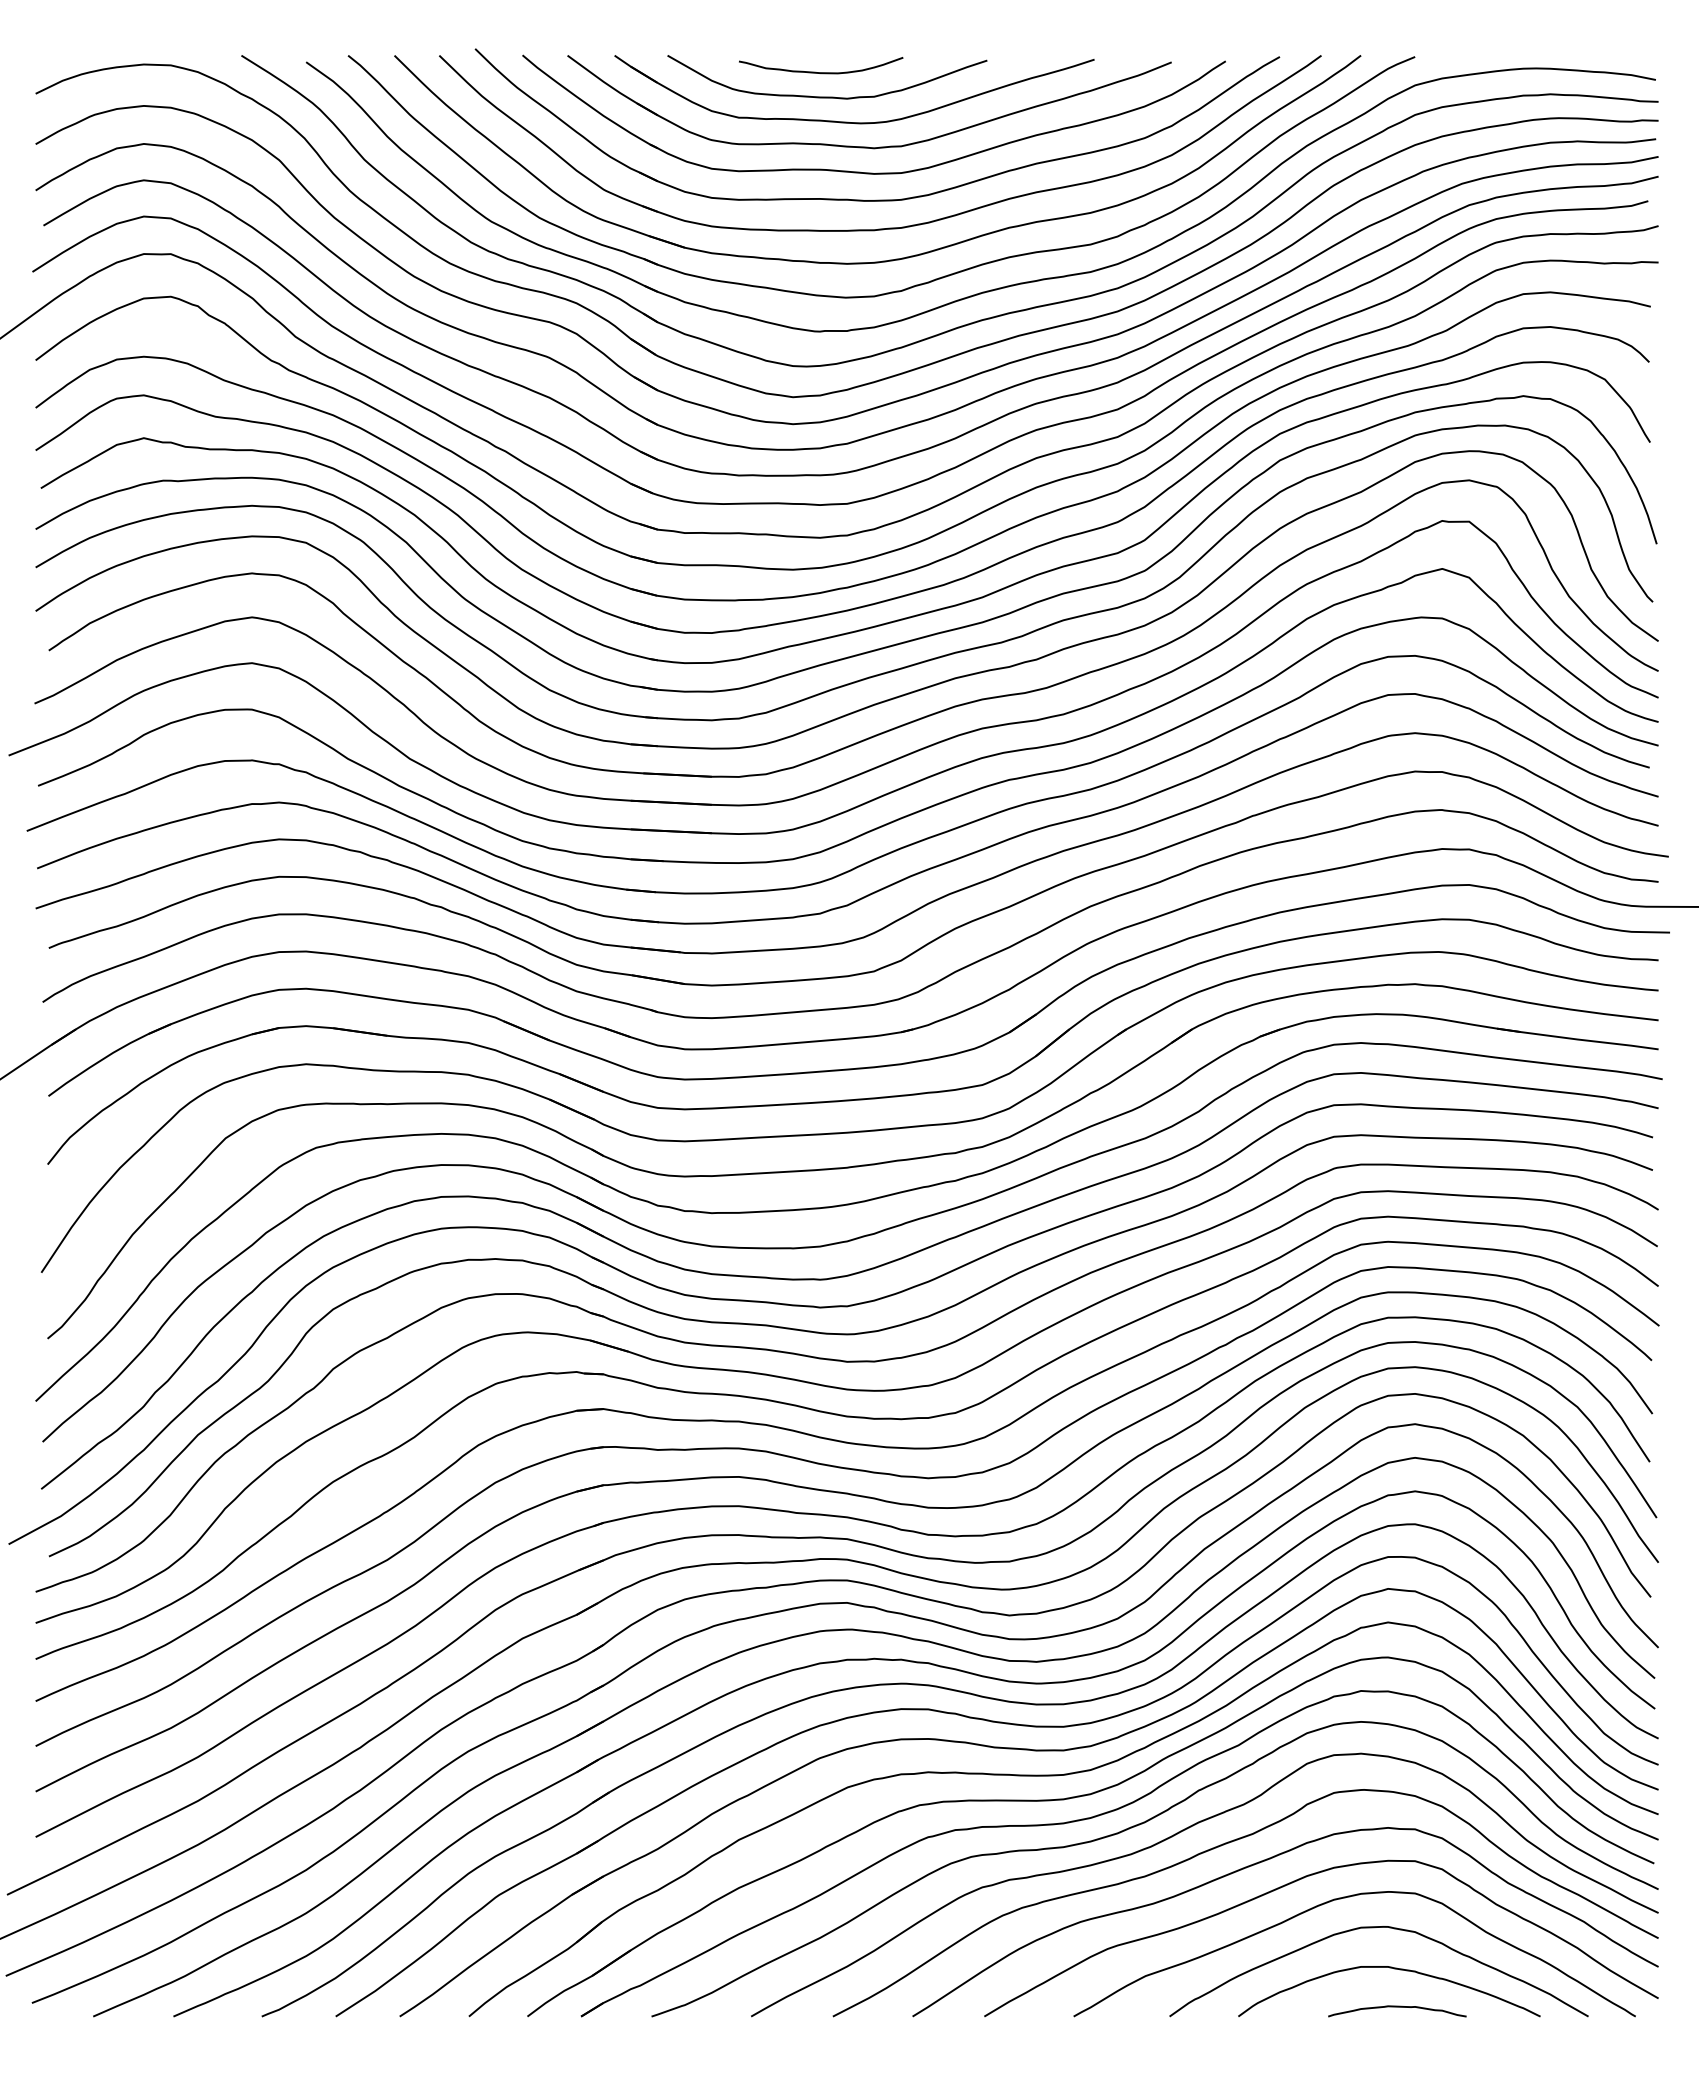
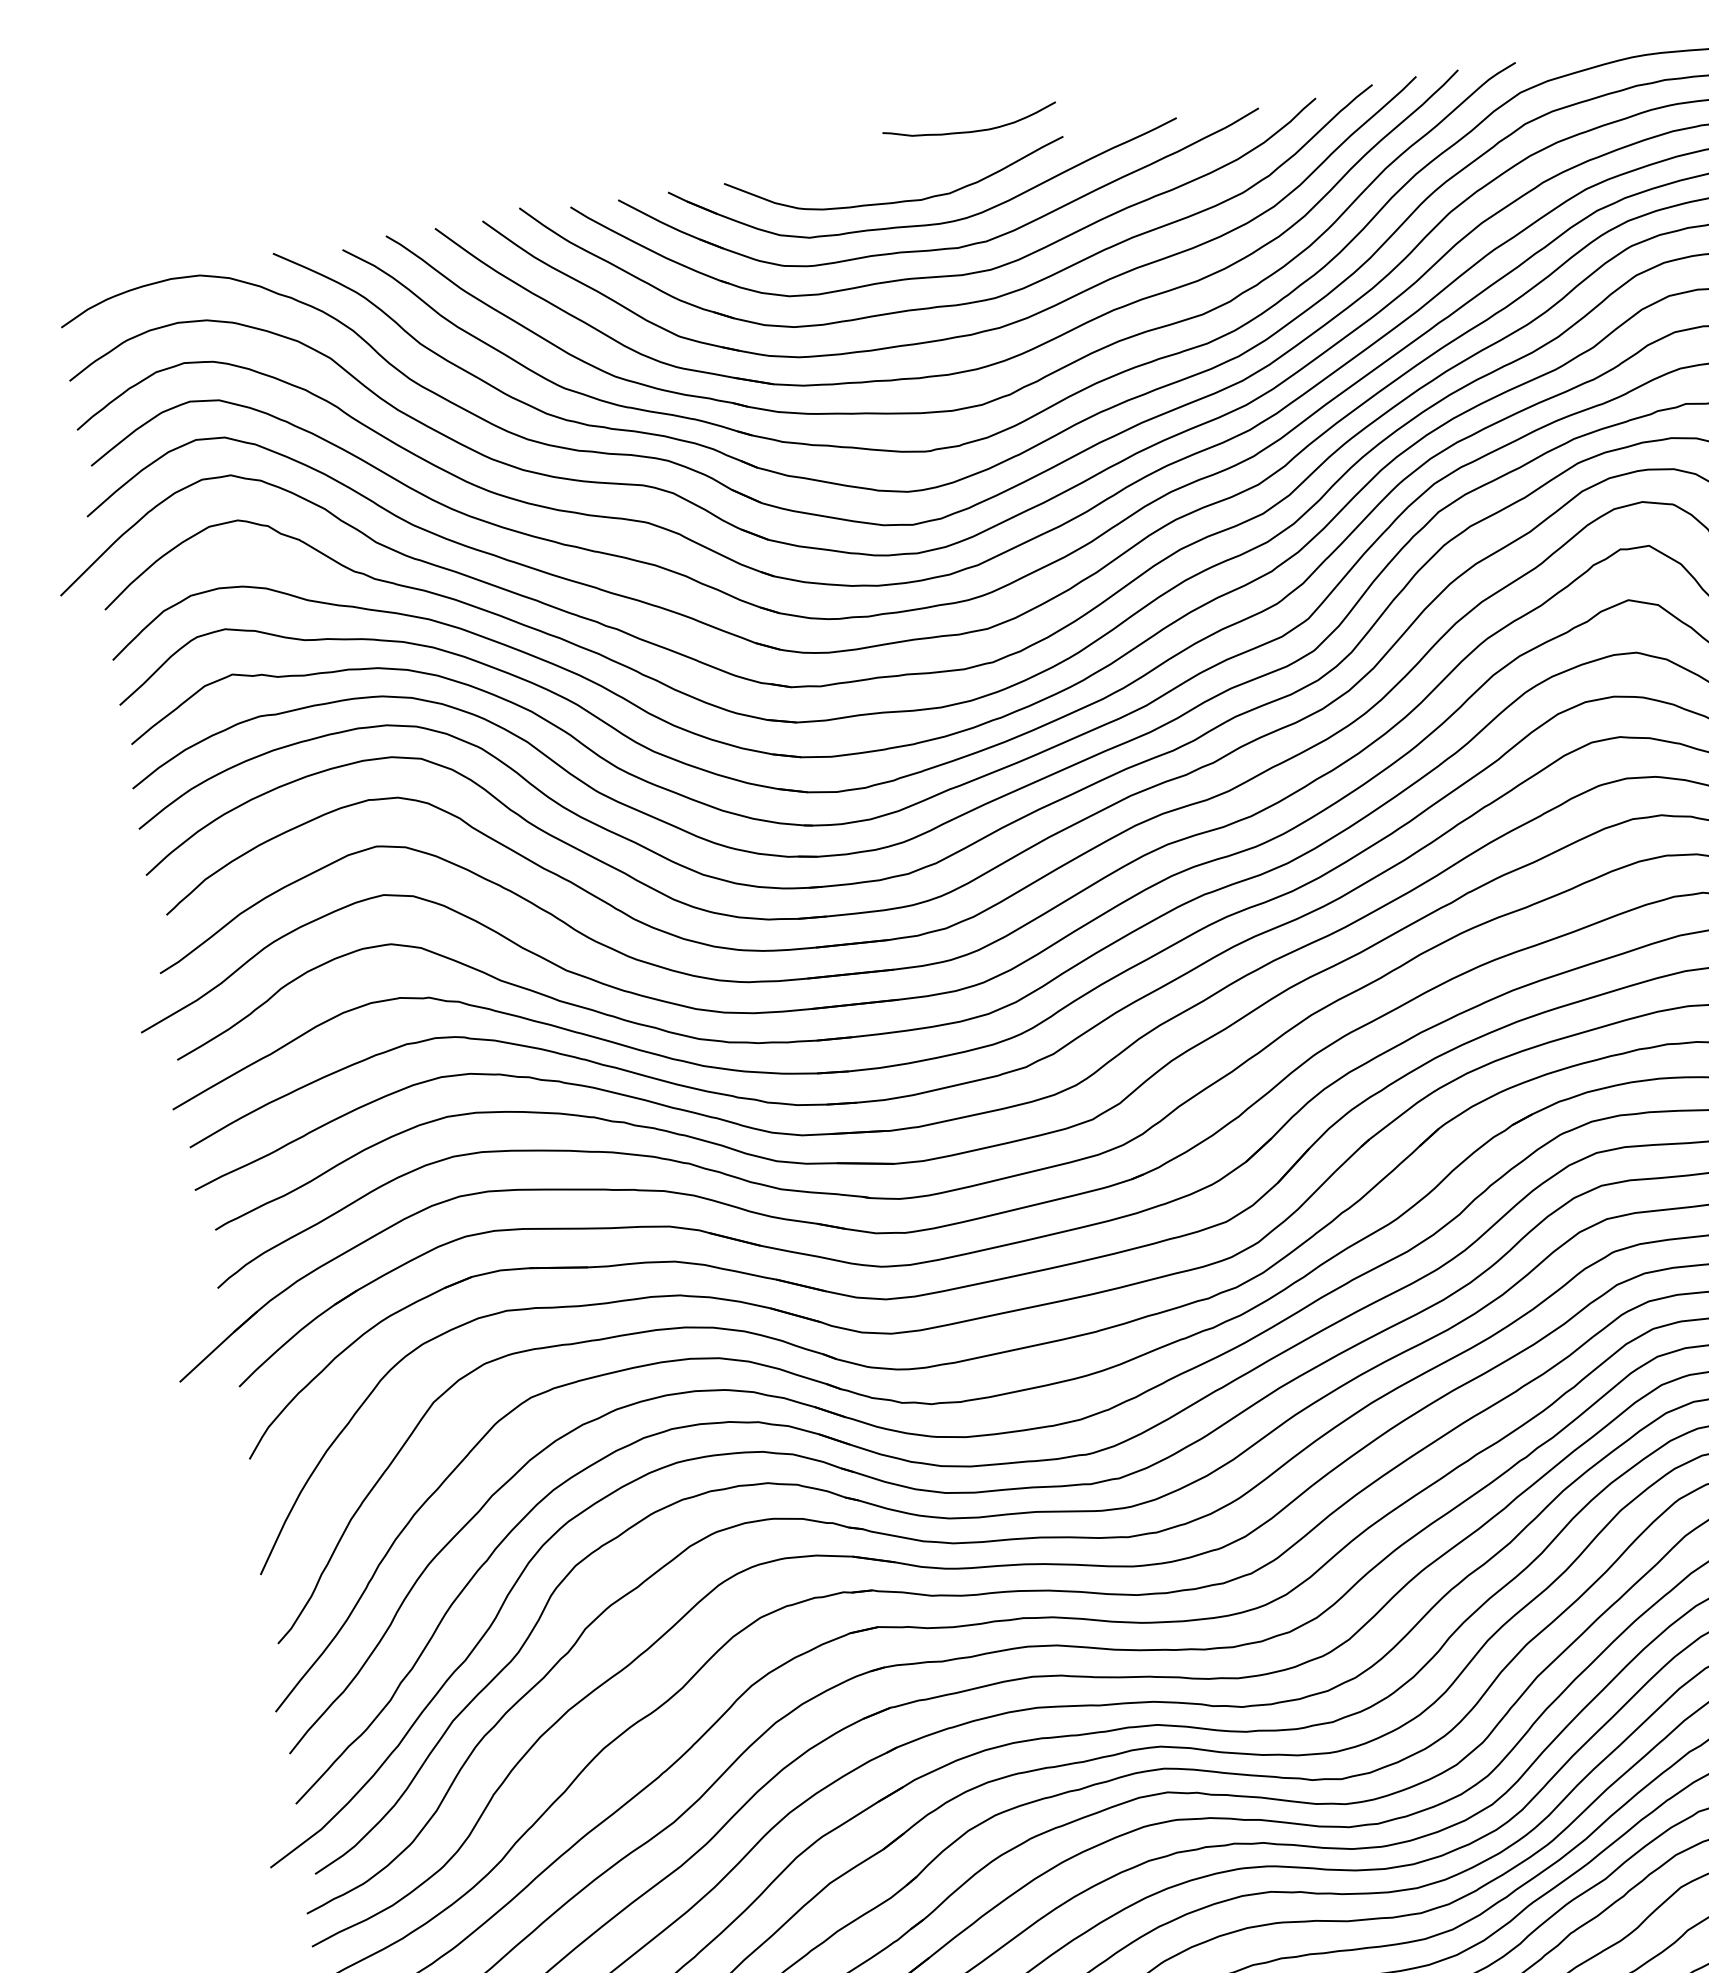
curve: (821, 72) -> (971, 131), moved

